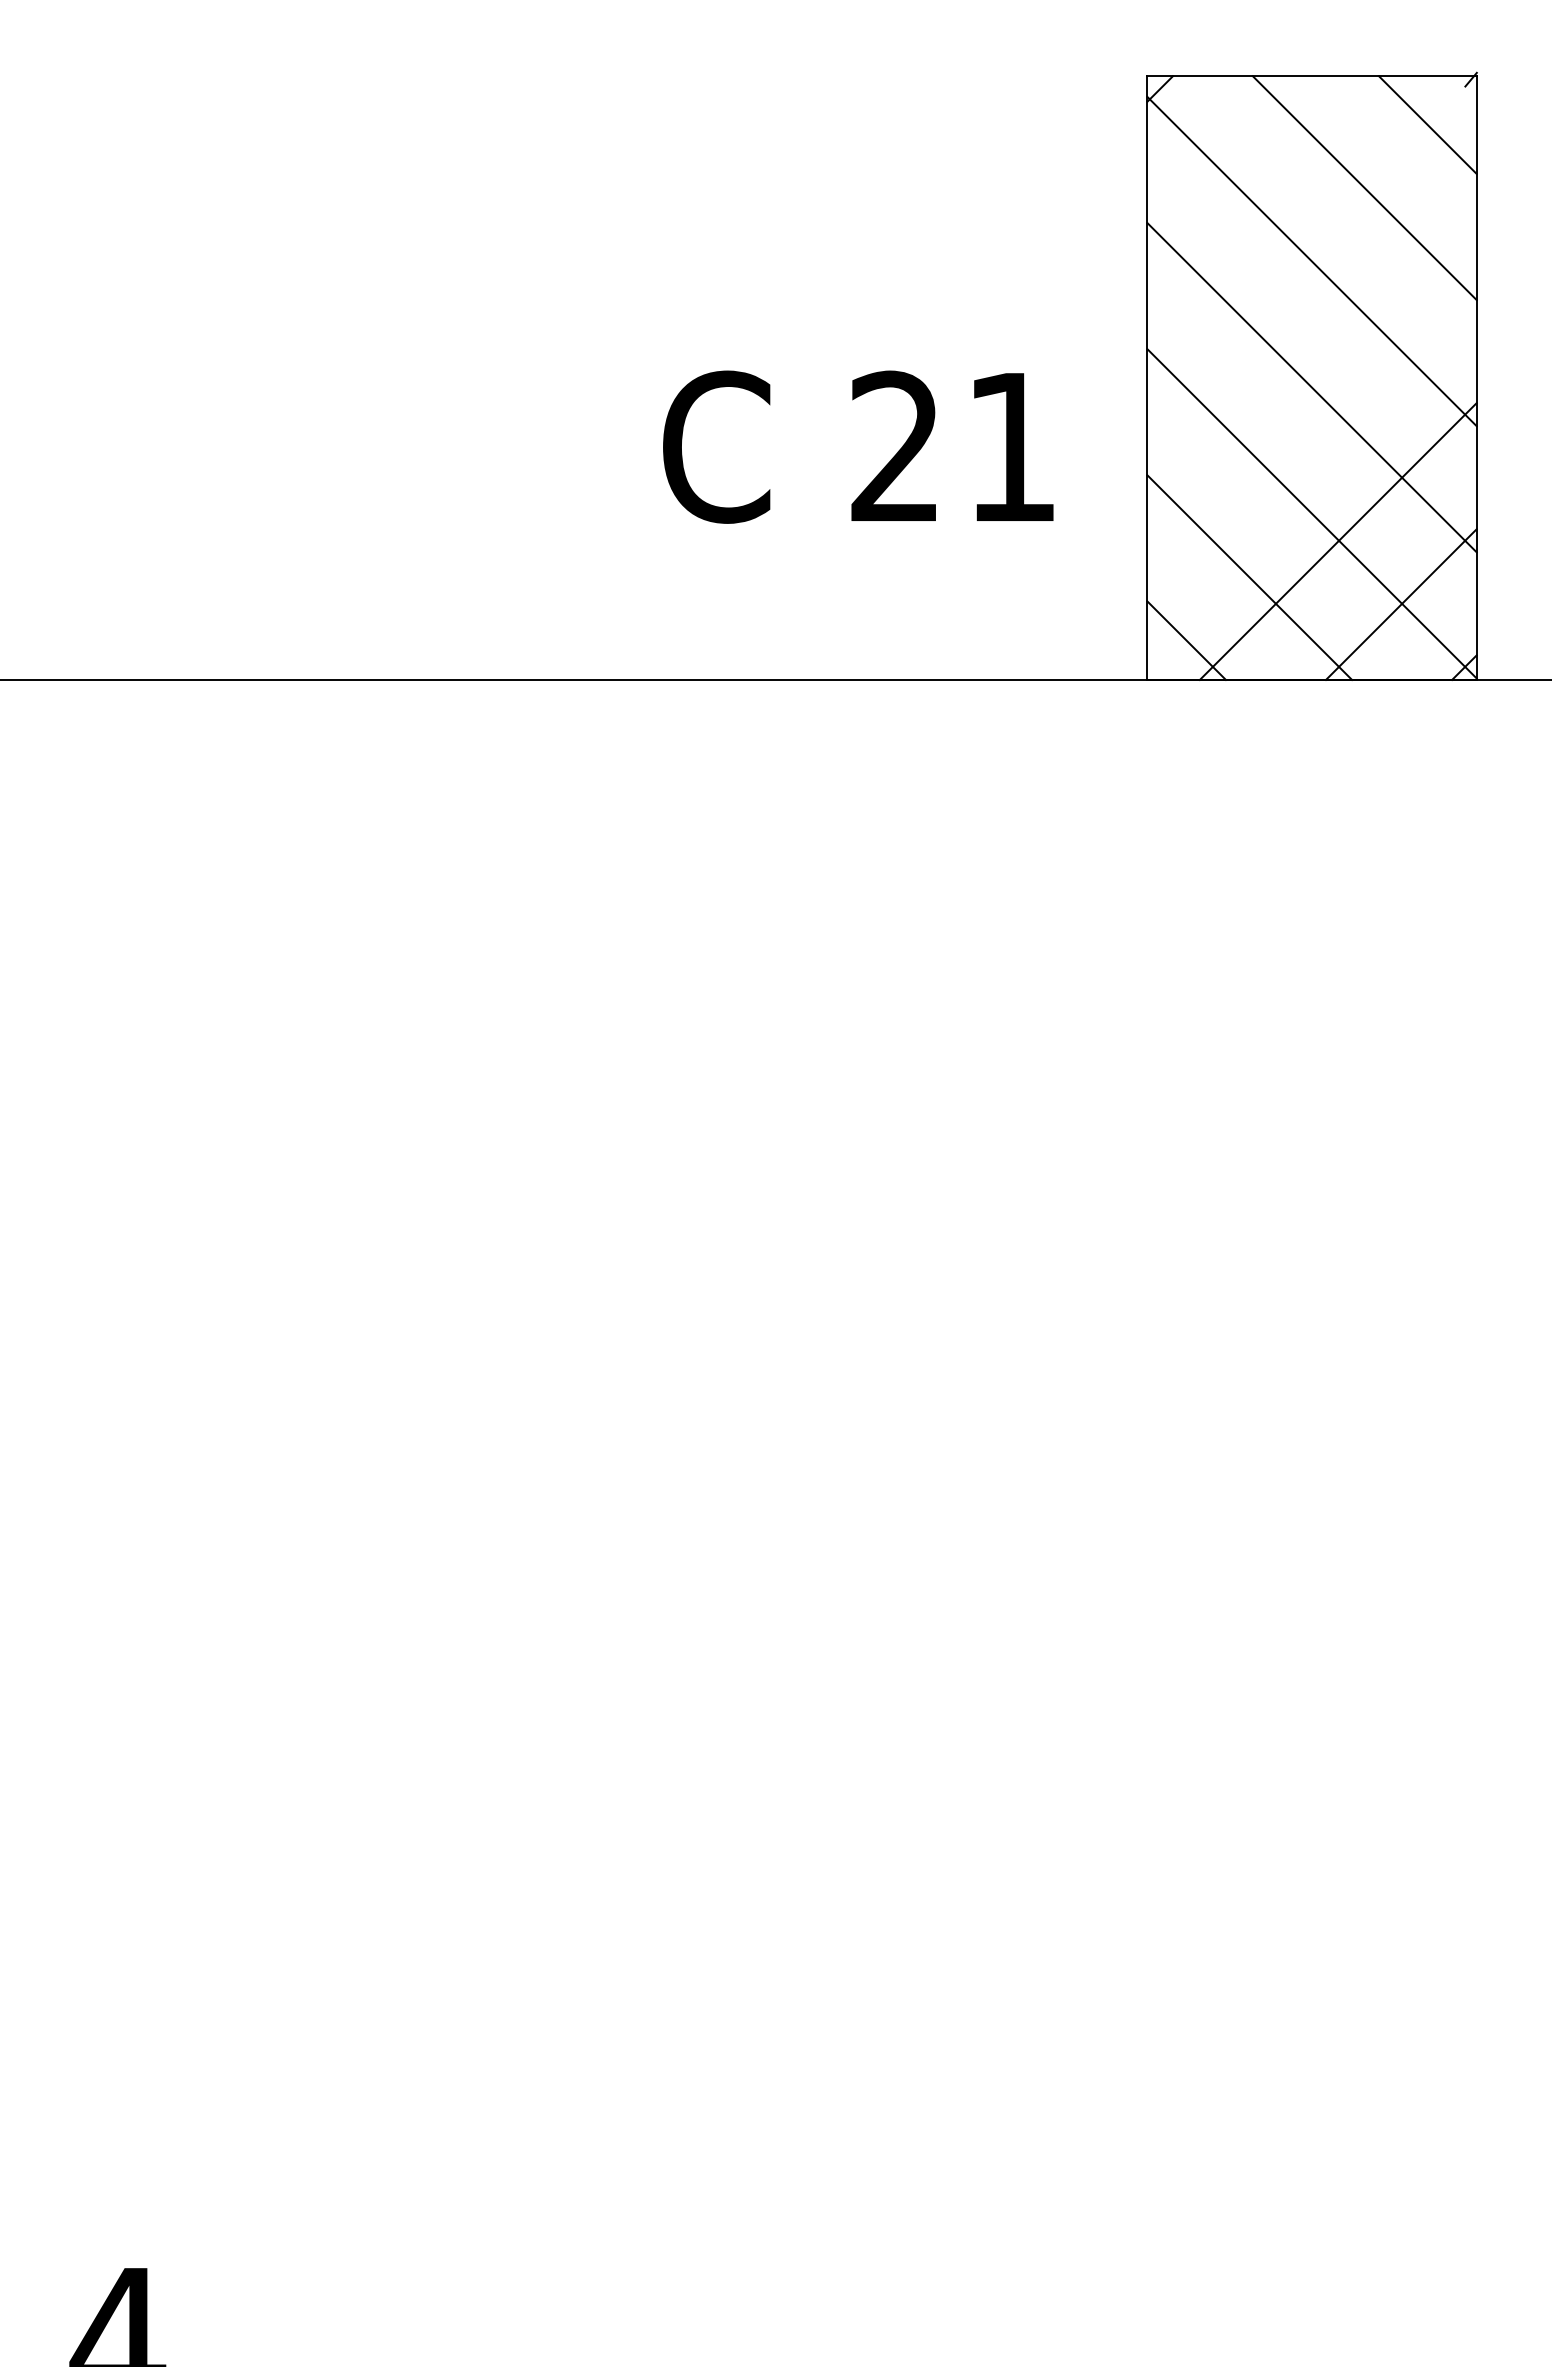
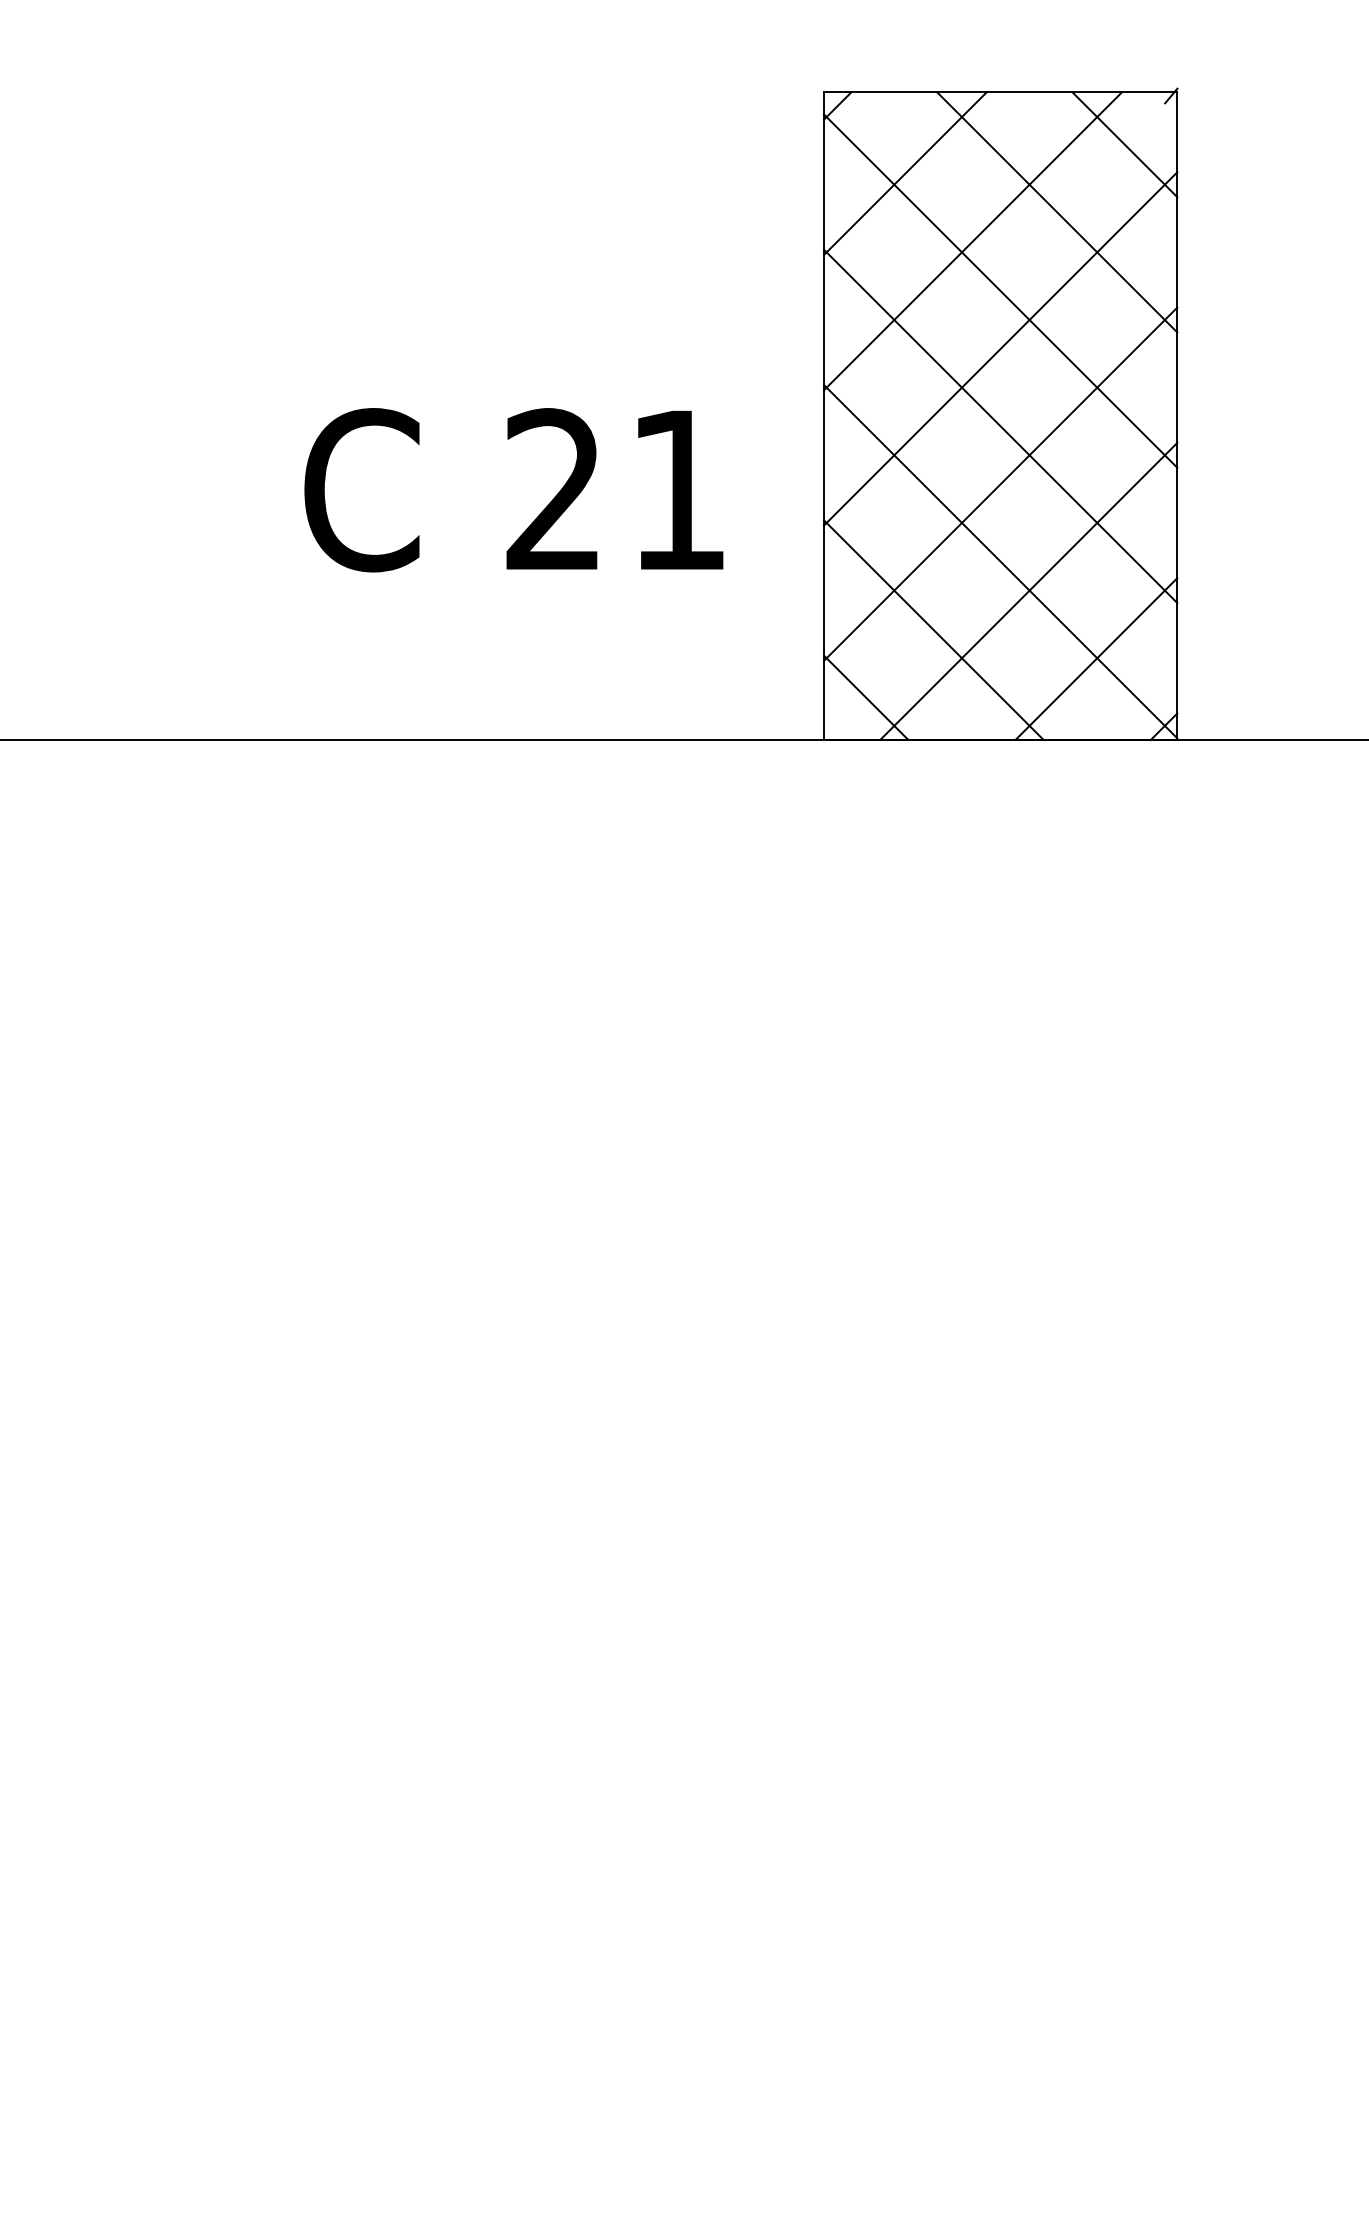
line: (1223, 151) -> (905, 173), added
line: (1286, 215) -> (973, 241), added
line: (1311, 315) -> (1000, 348), added
line: (1311, 441) -> (1000, 484), added

